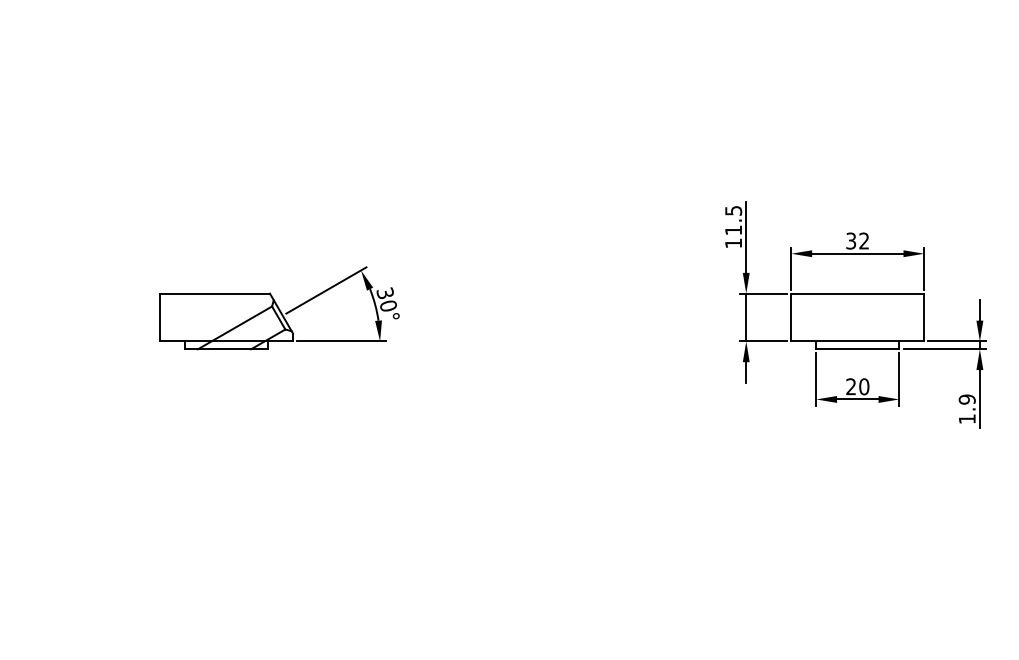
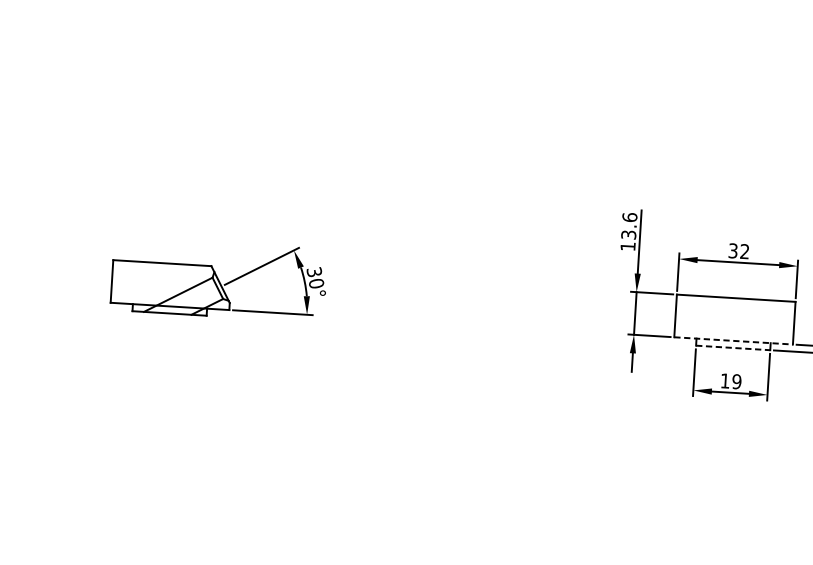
text: (733, 220) -> (629, 226), 11.5 -> 13.6
line: (858, 341) -> (734, 340), solid -> dashed
line: (857, 349) -> (732, 348), solid -> dashed
text: (857, 386) -> (730, 381), 20 -> 19

